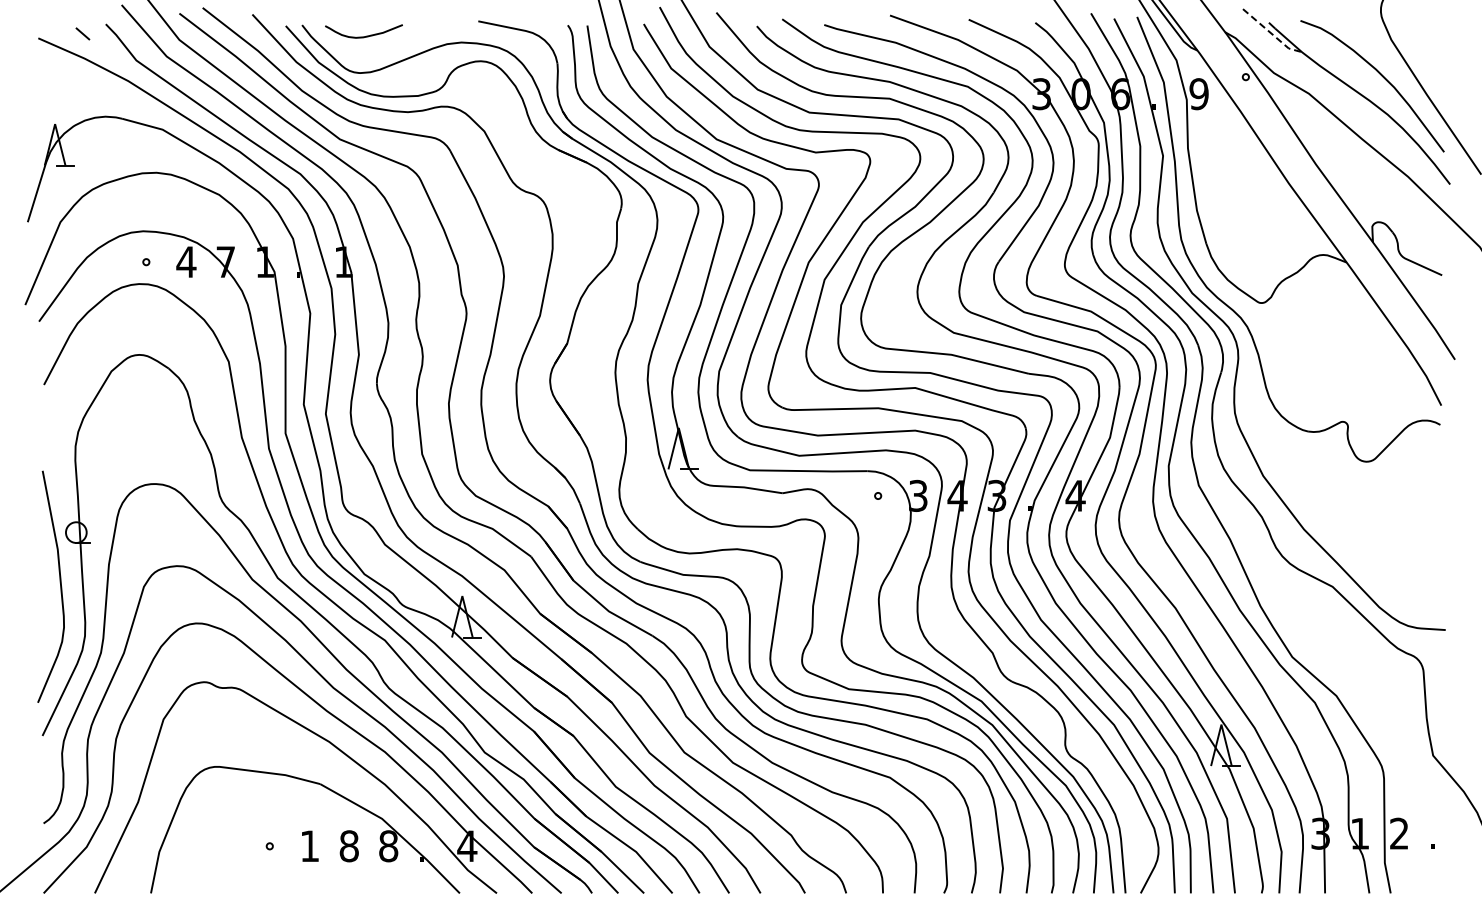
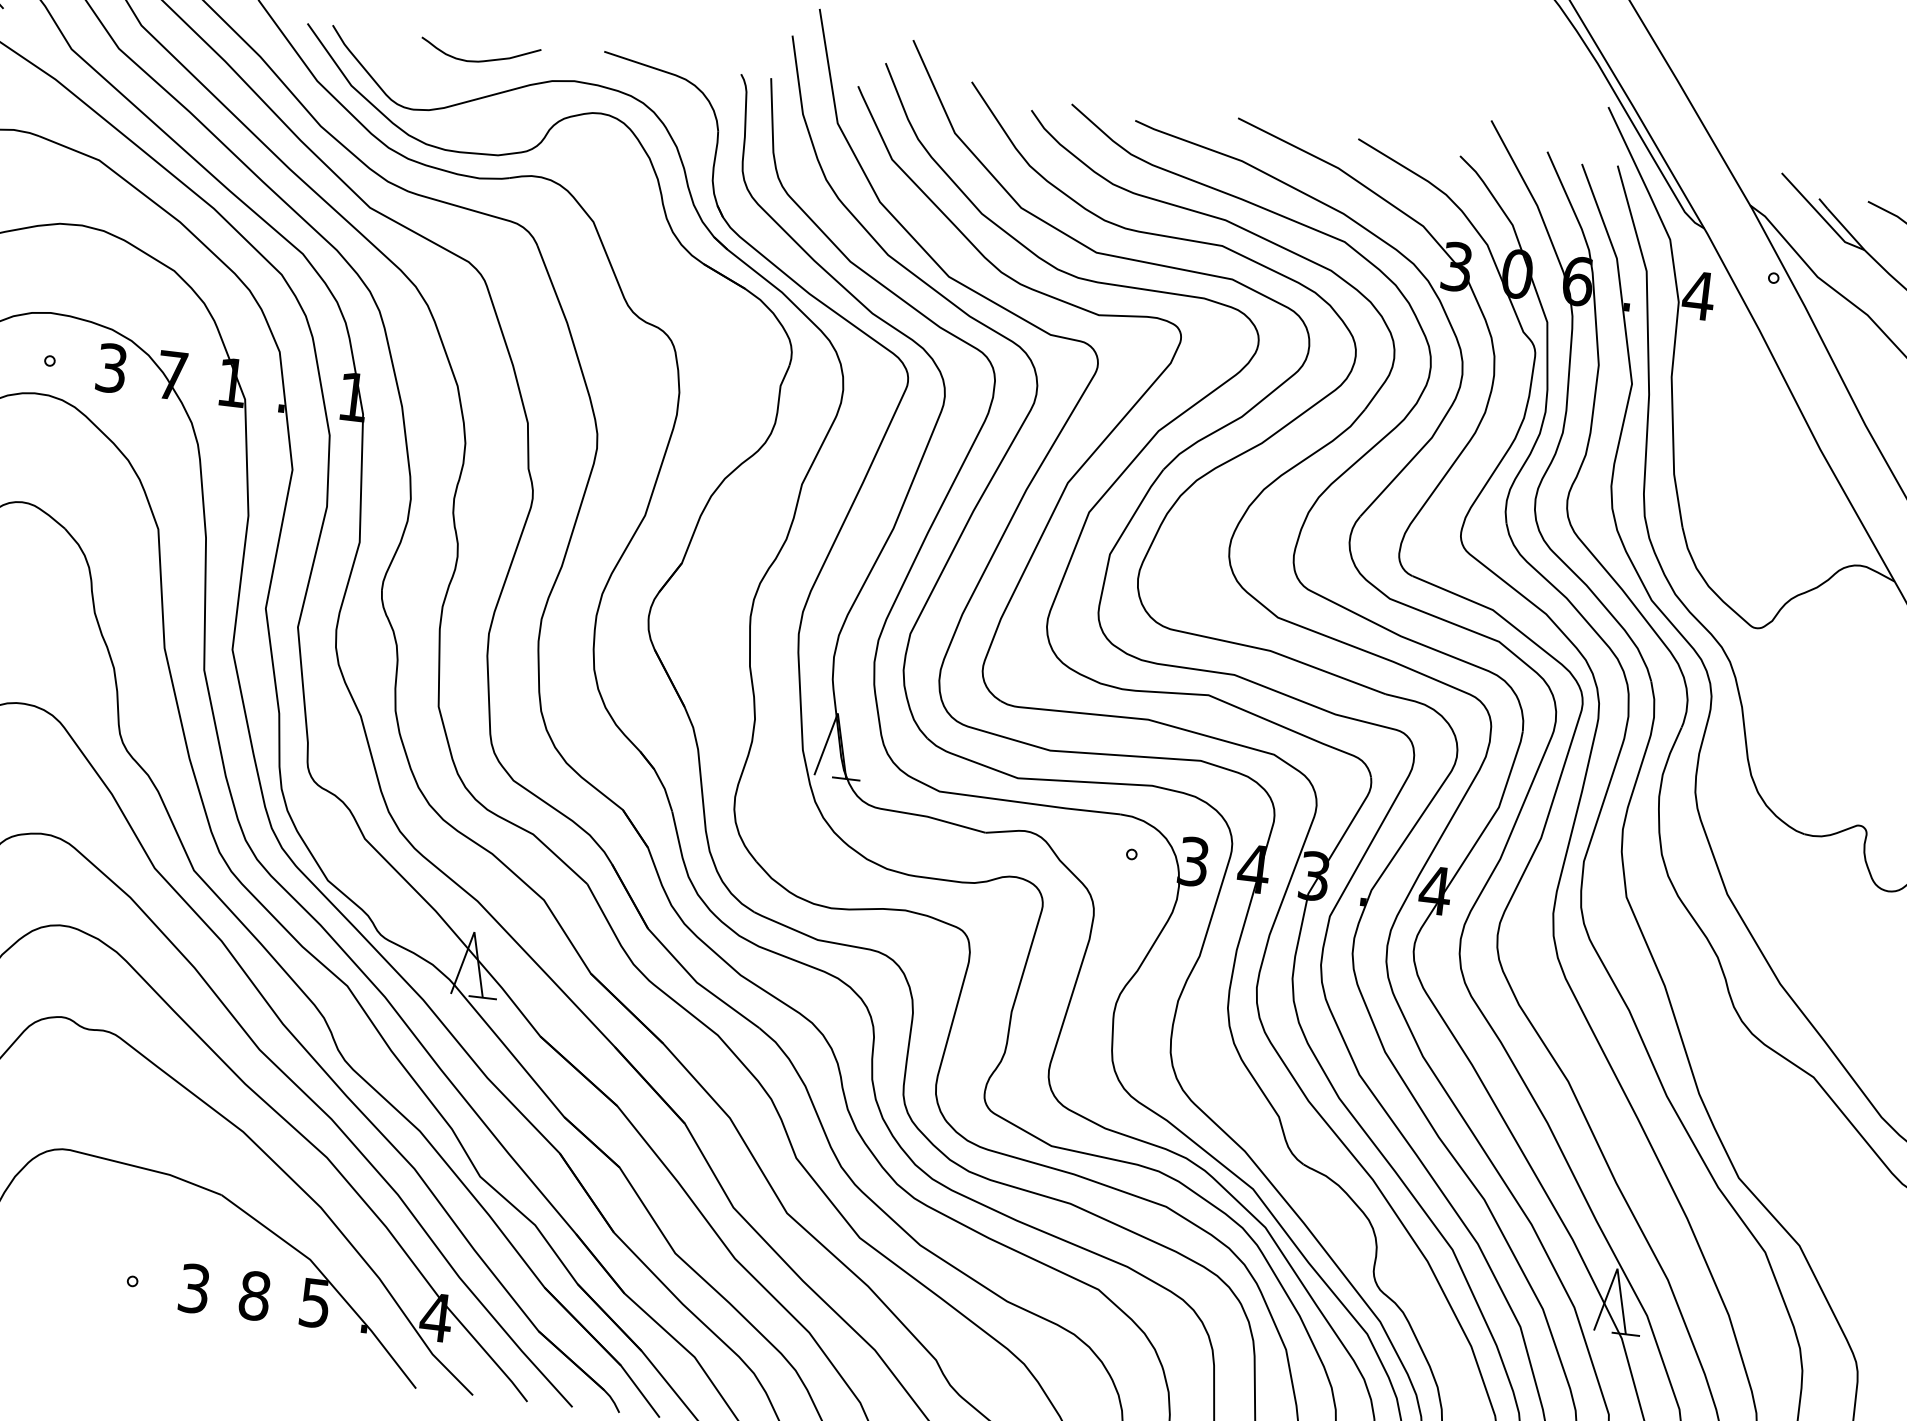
line: (1271, 33) -> (1821, 215), dashed -> solid
curve: (366, 35) -> (483, 59), moved
text: (1199, 94) -> (1699, 296), 9 -> 4
text: (186, 262) -> (111, 368), 4 -> 3
text: (309, 846) -> (193, 1288), 1 -> 3
text: (388, 846) -> (315, 1303), 8 -> 5

